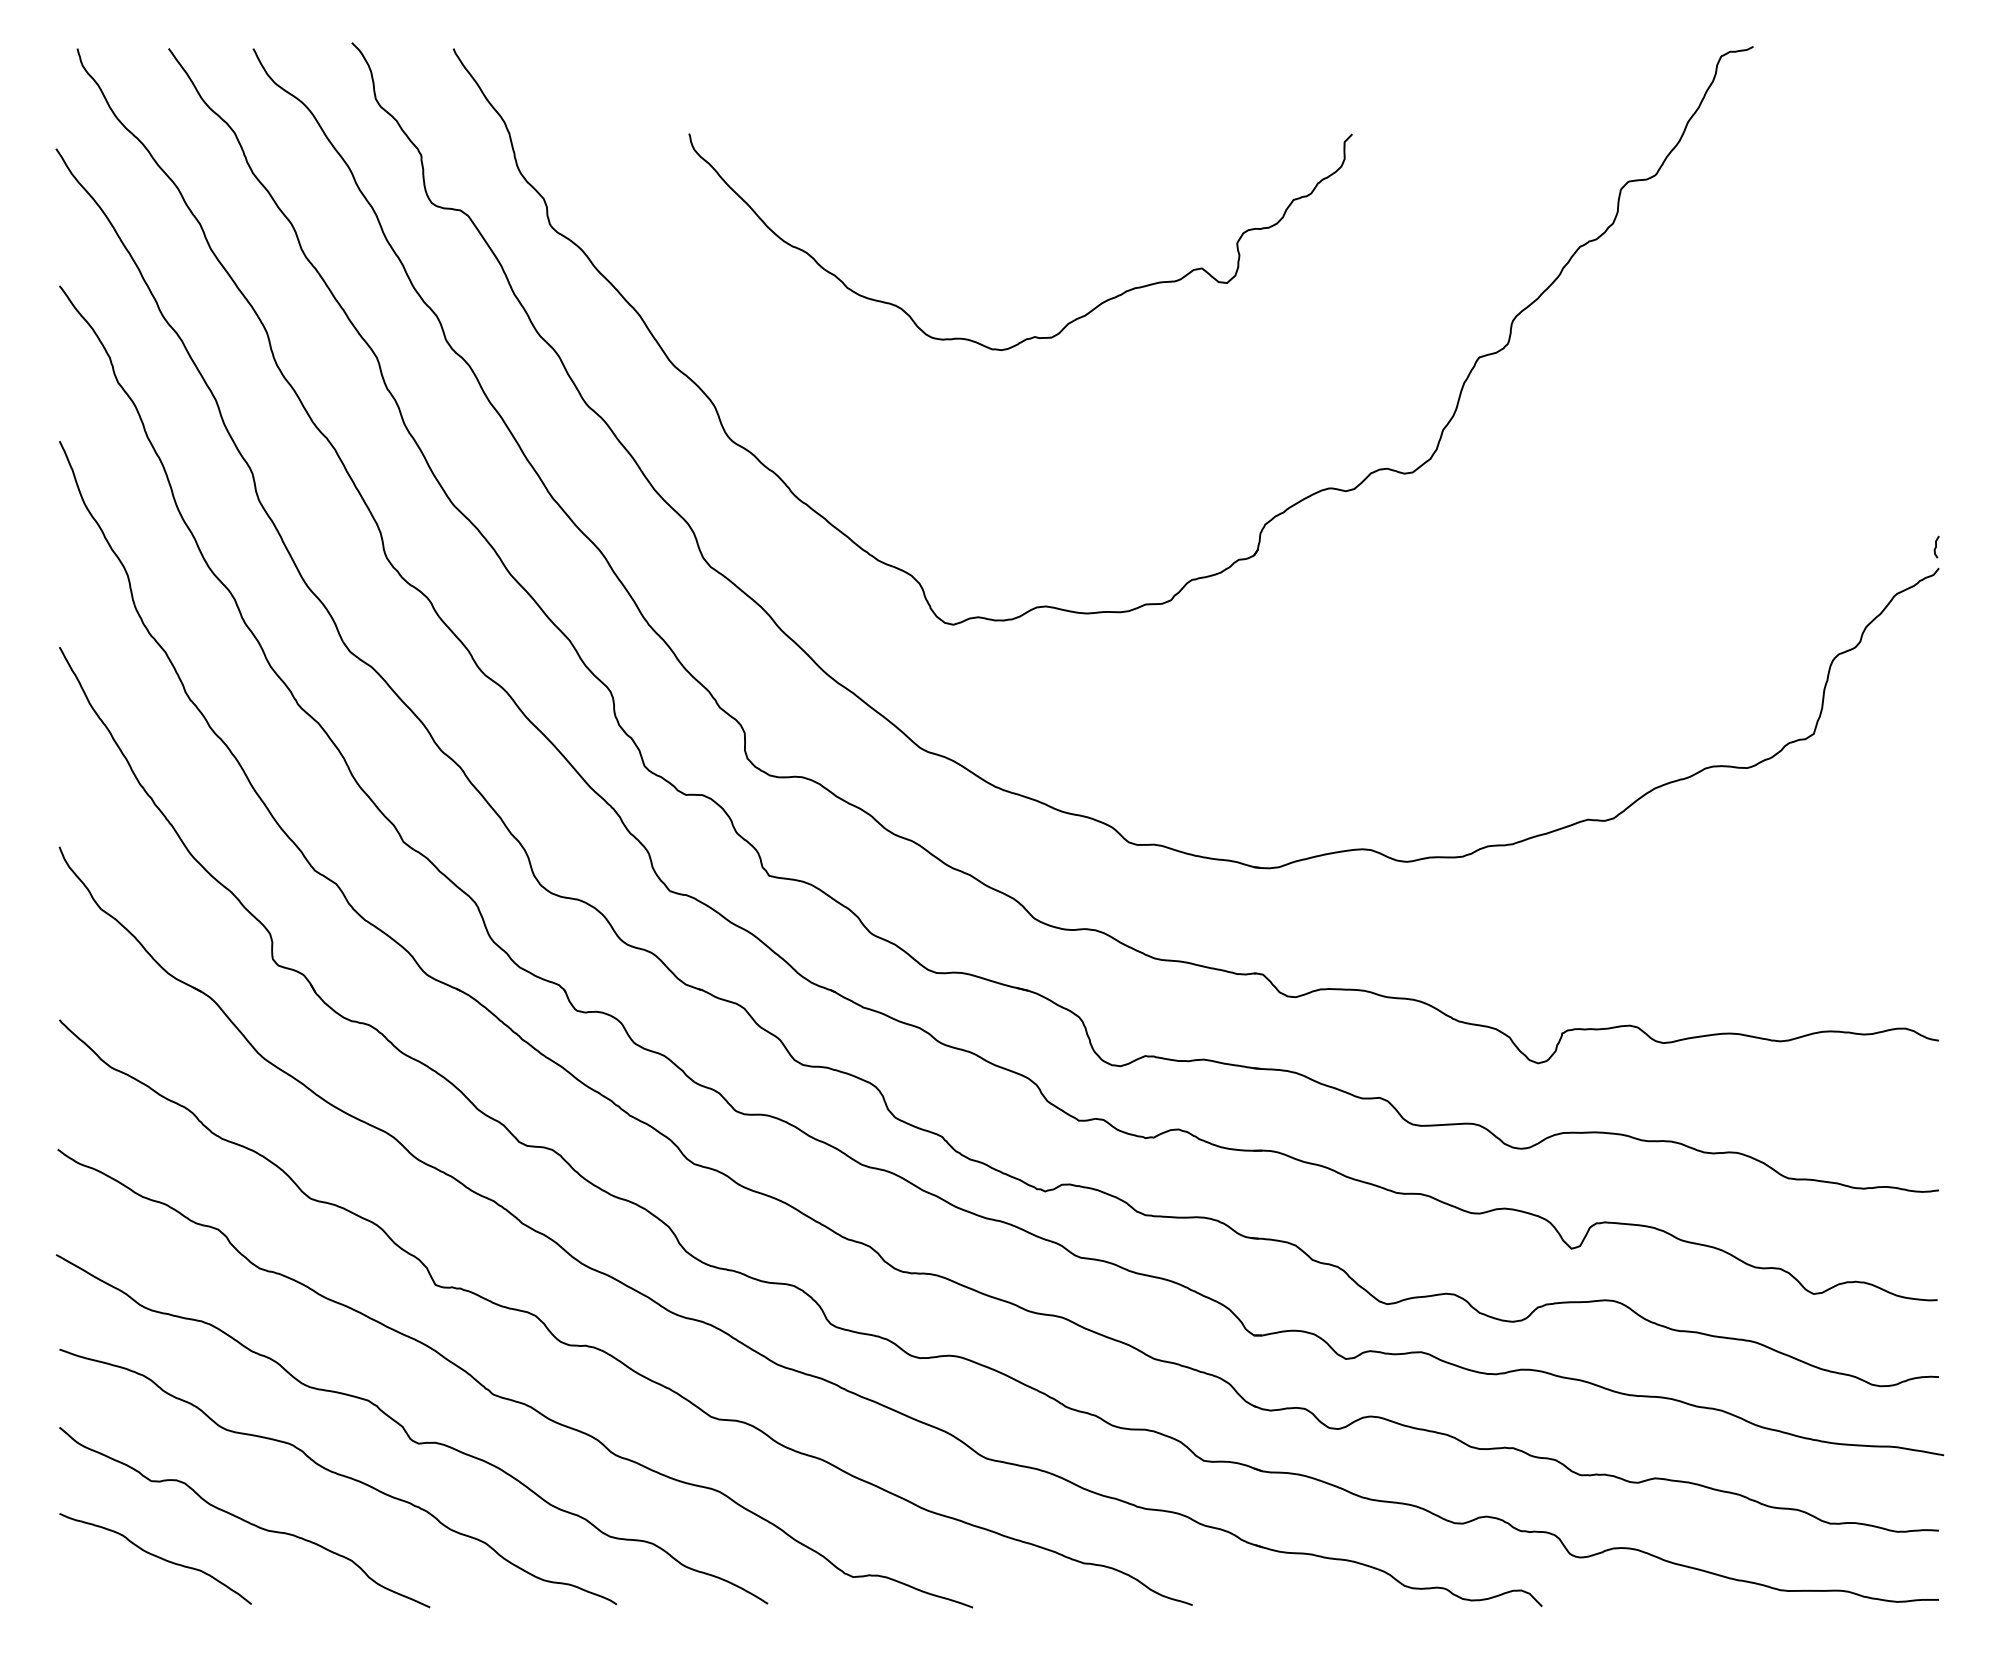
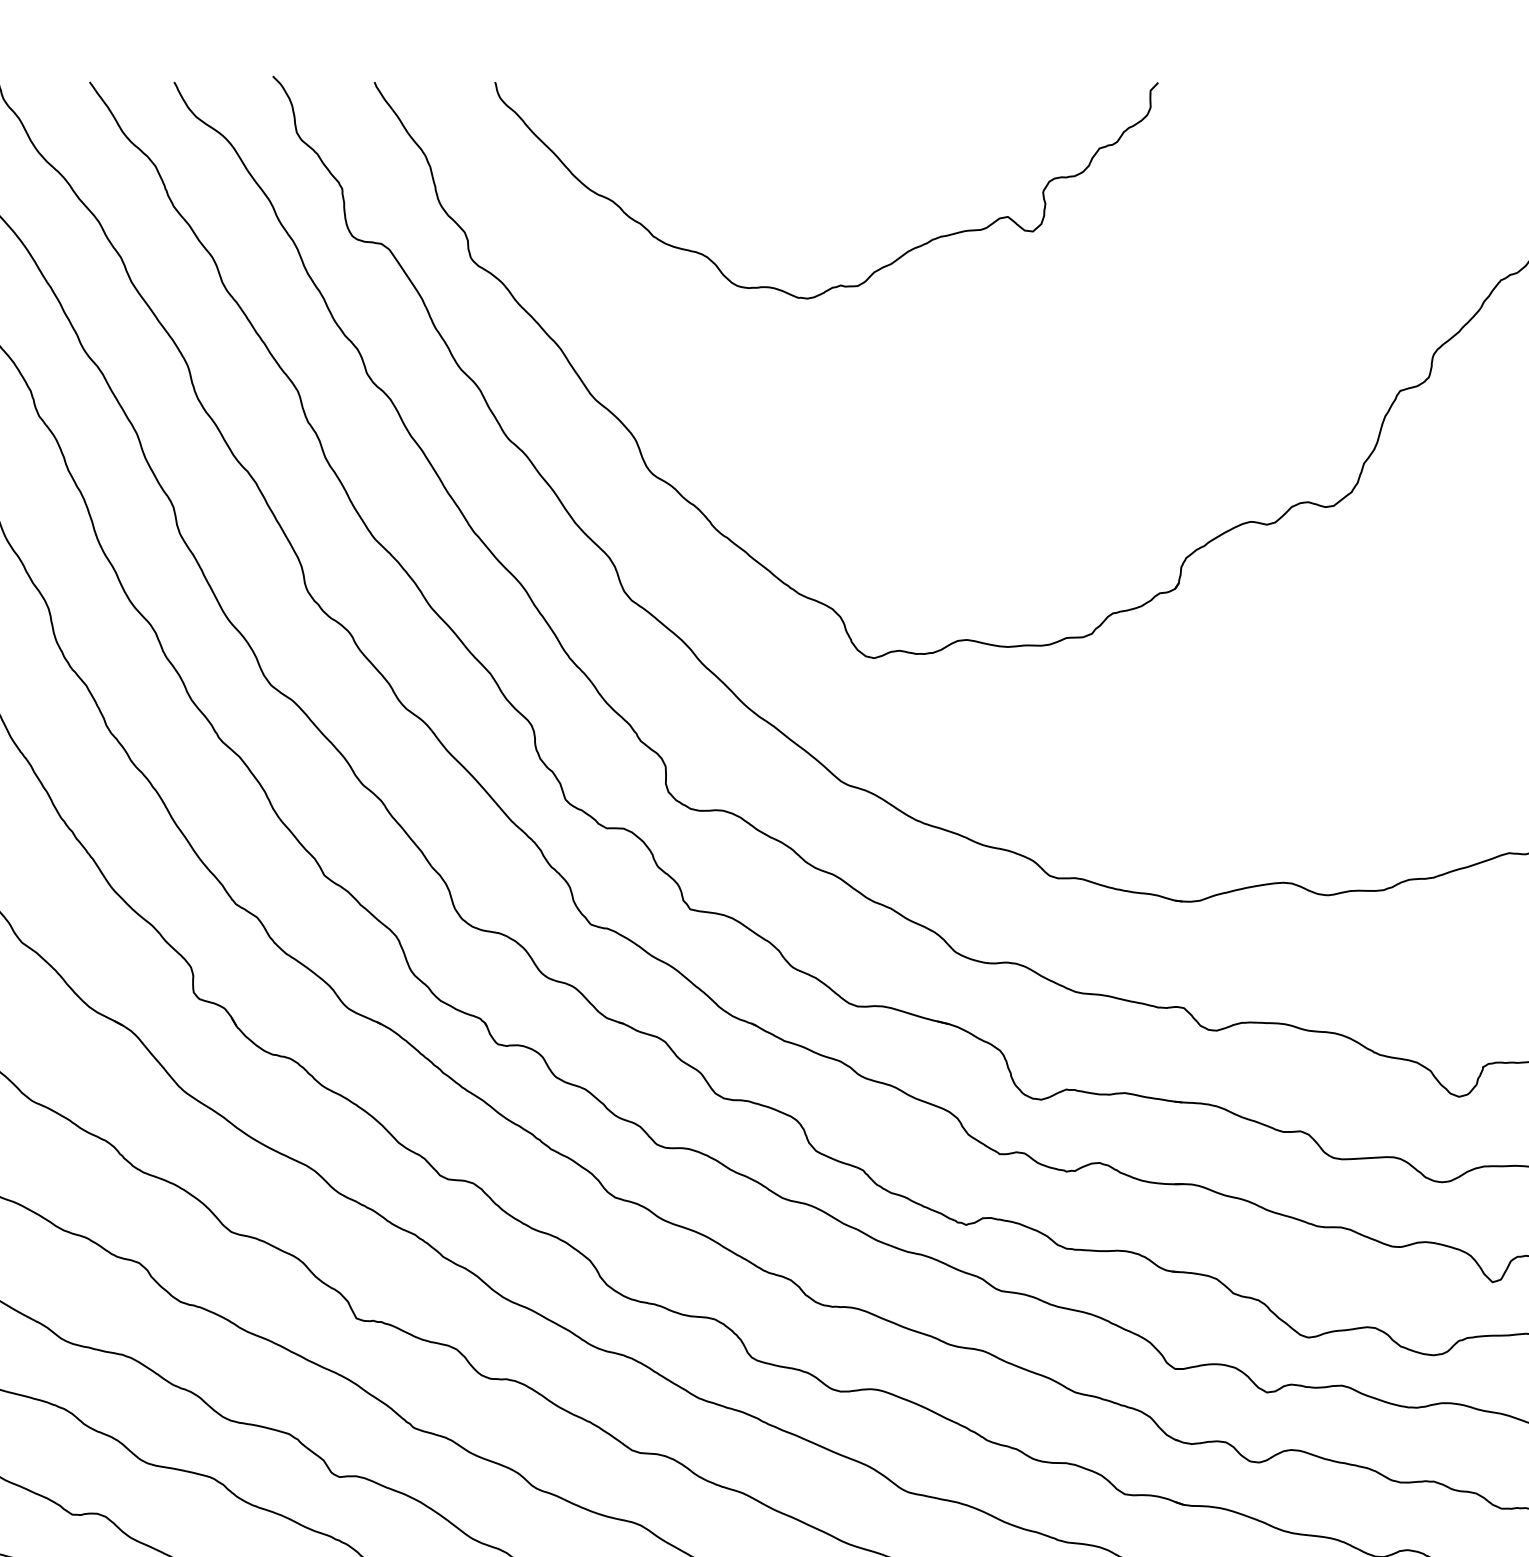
curve: (1068, 322) -> (874, 270), moved

